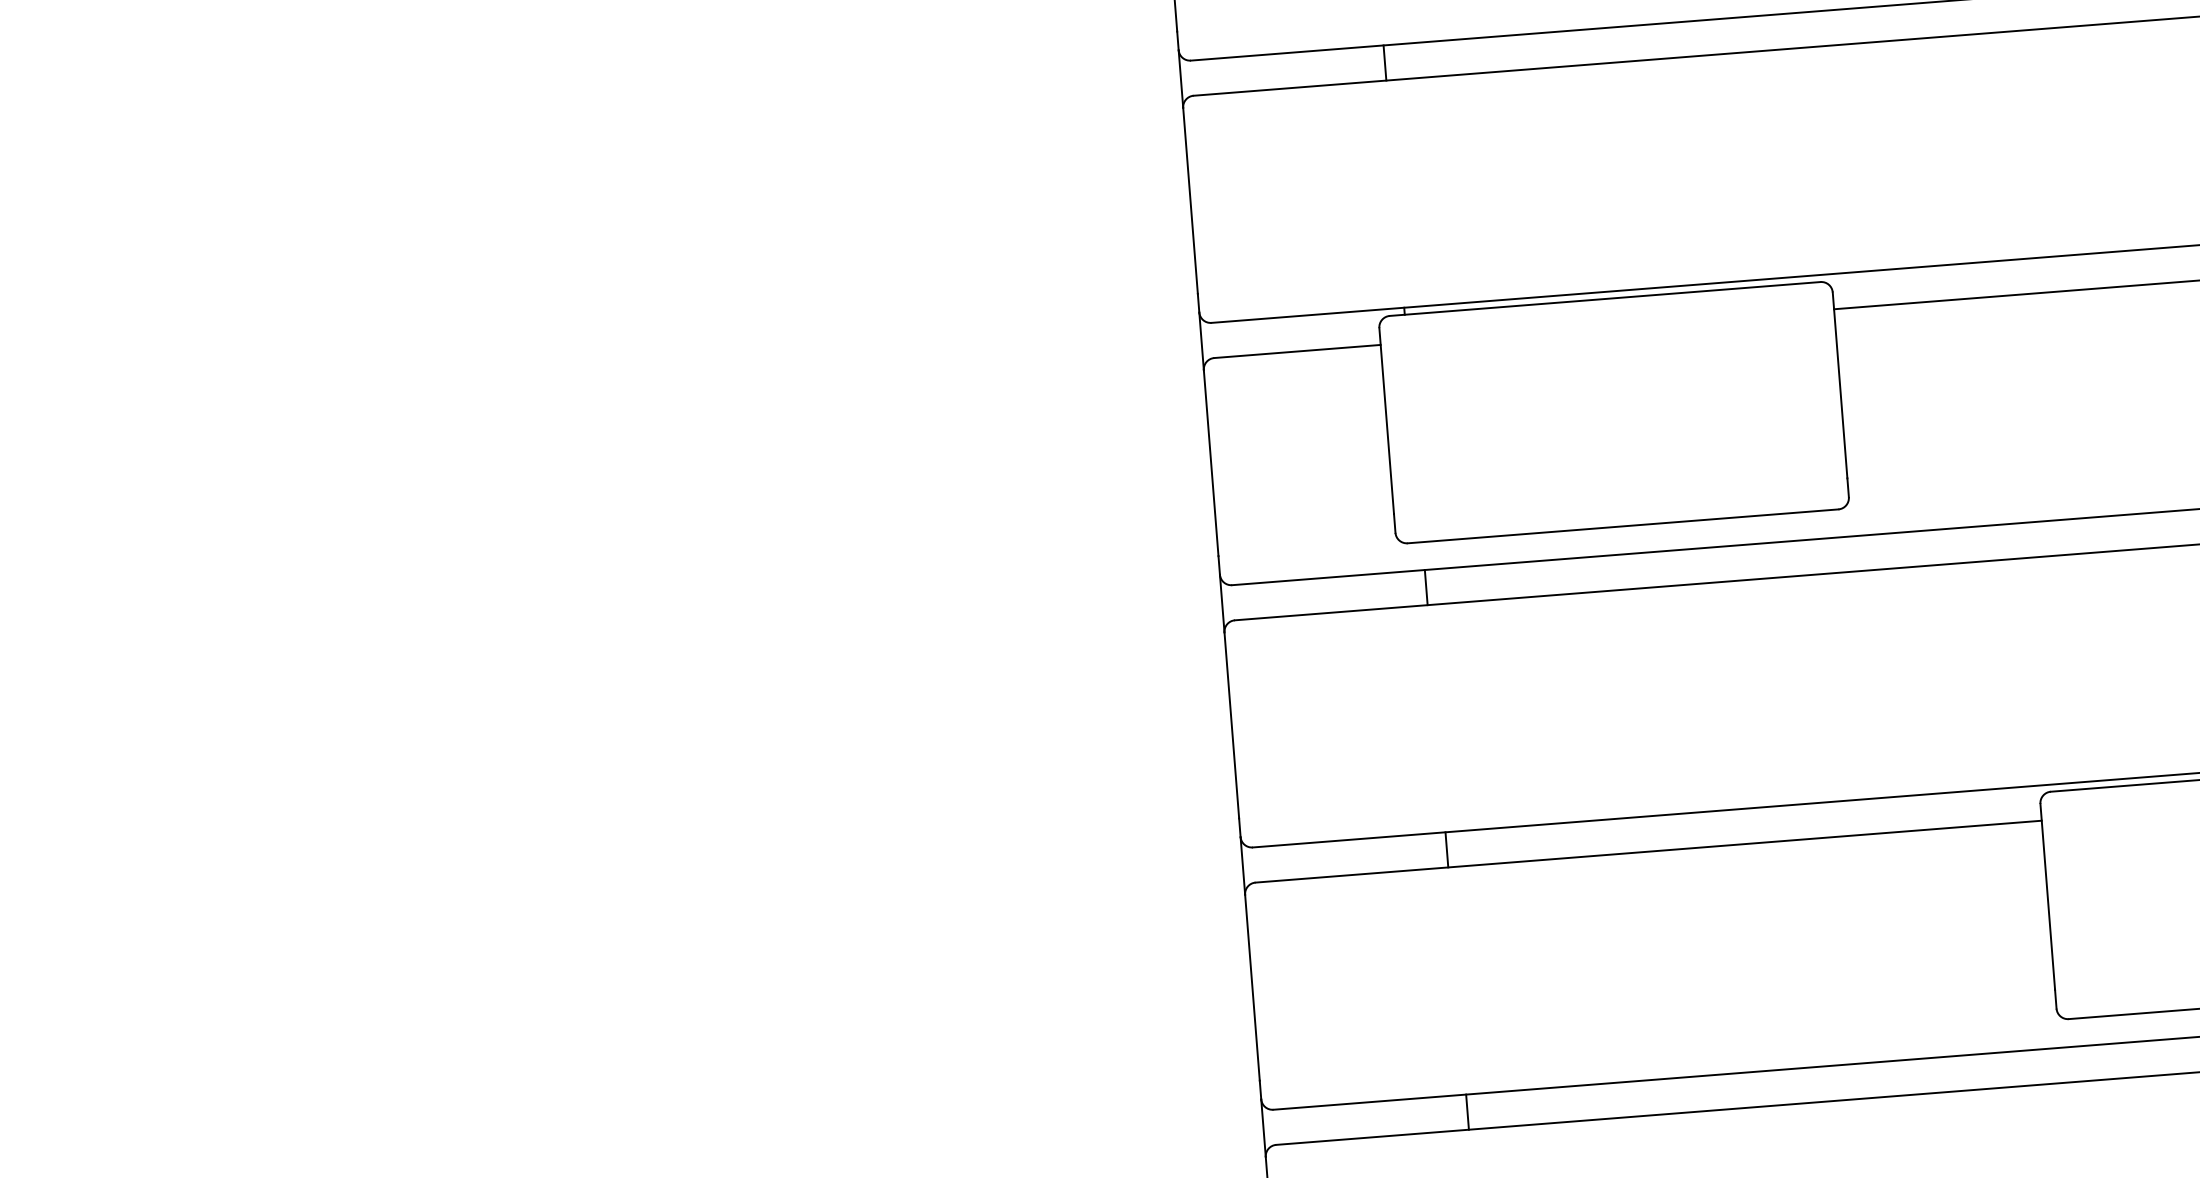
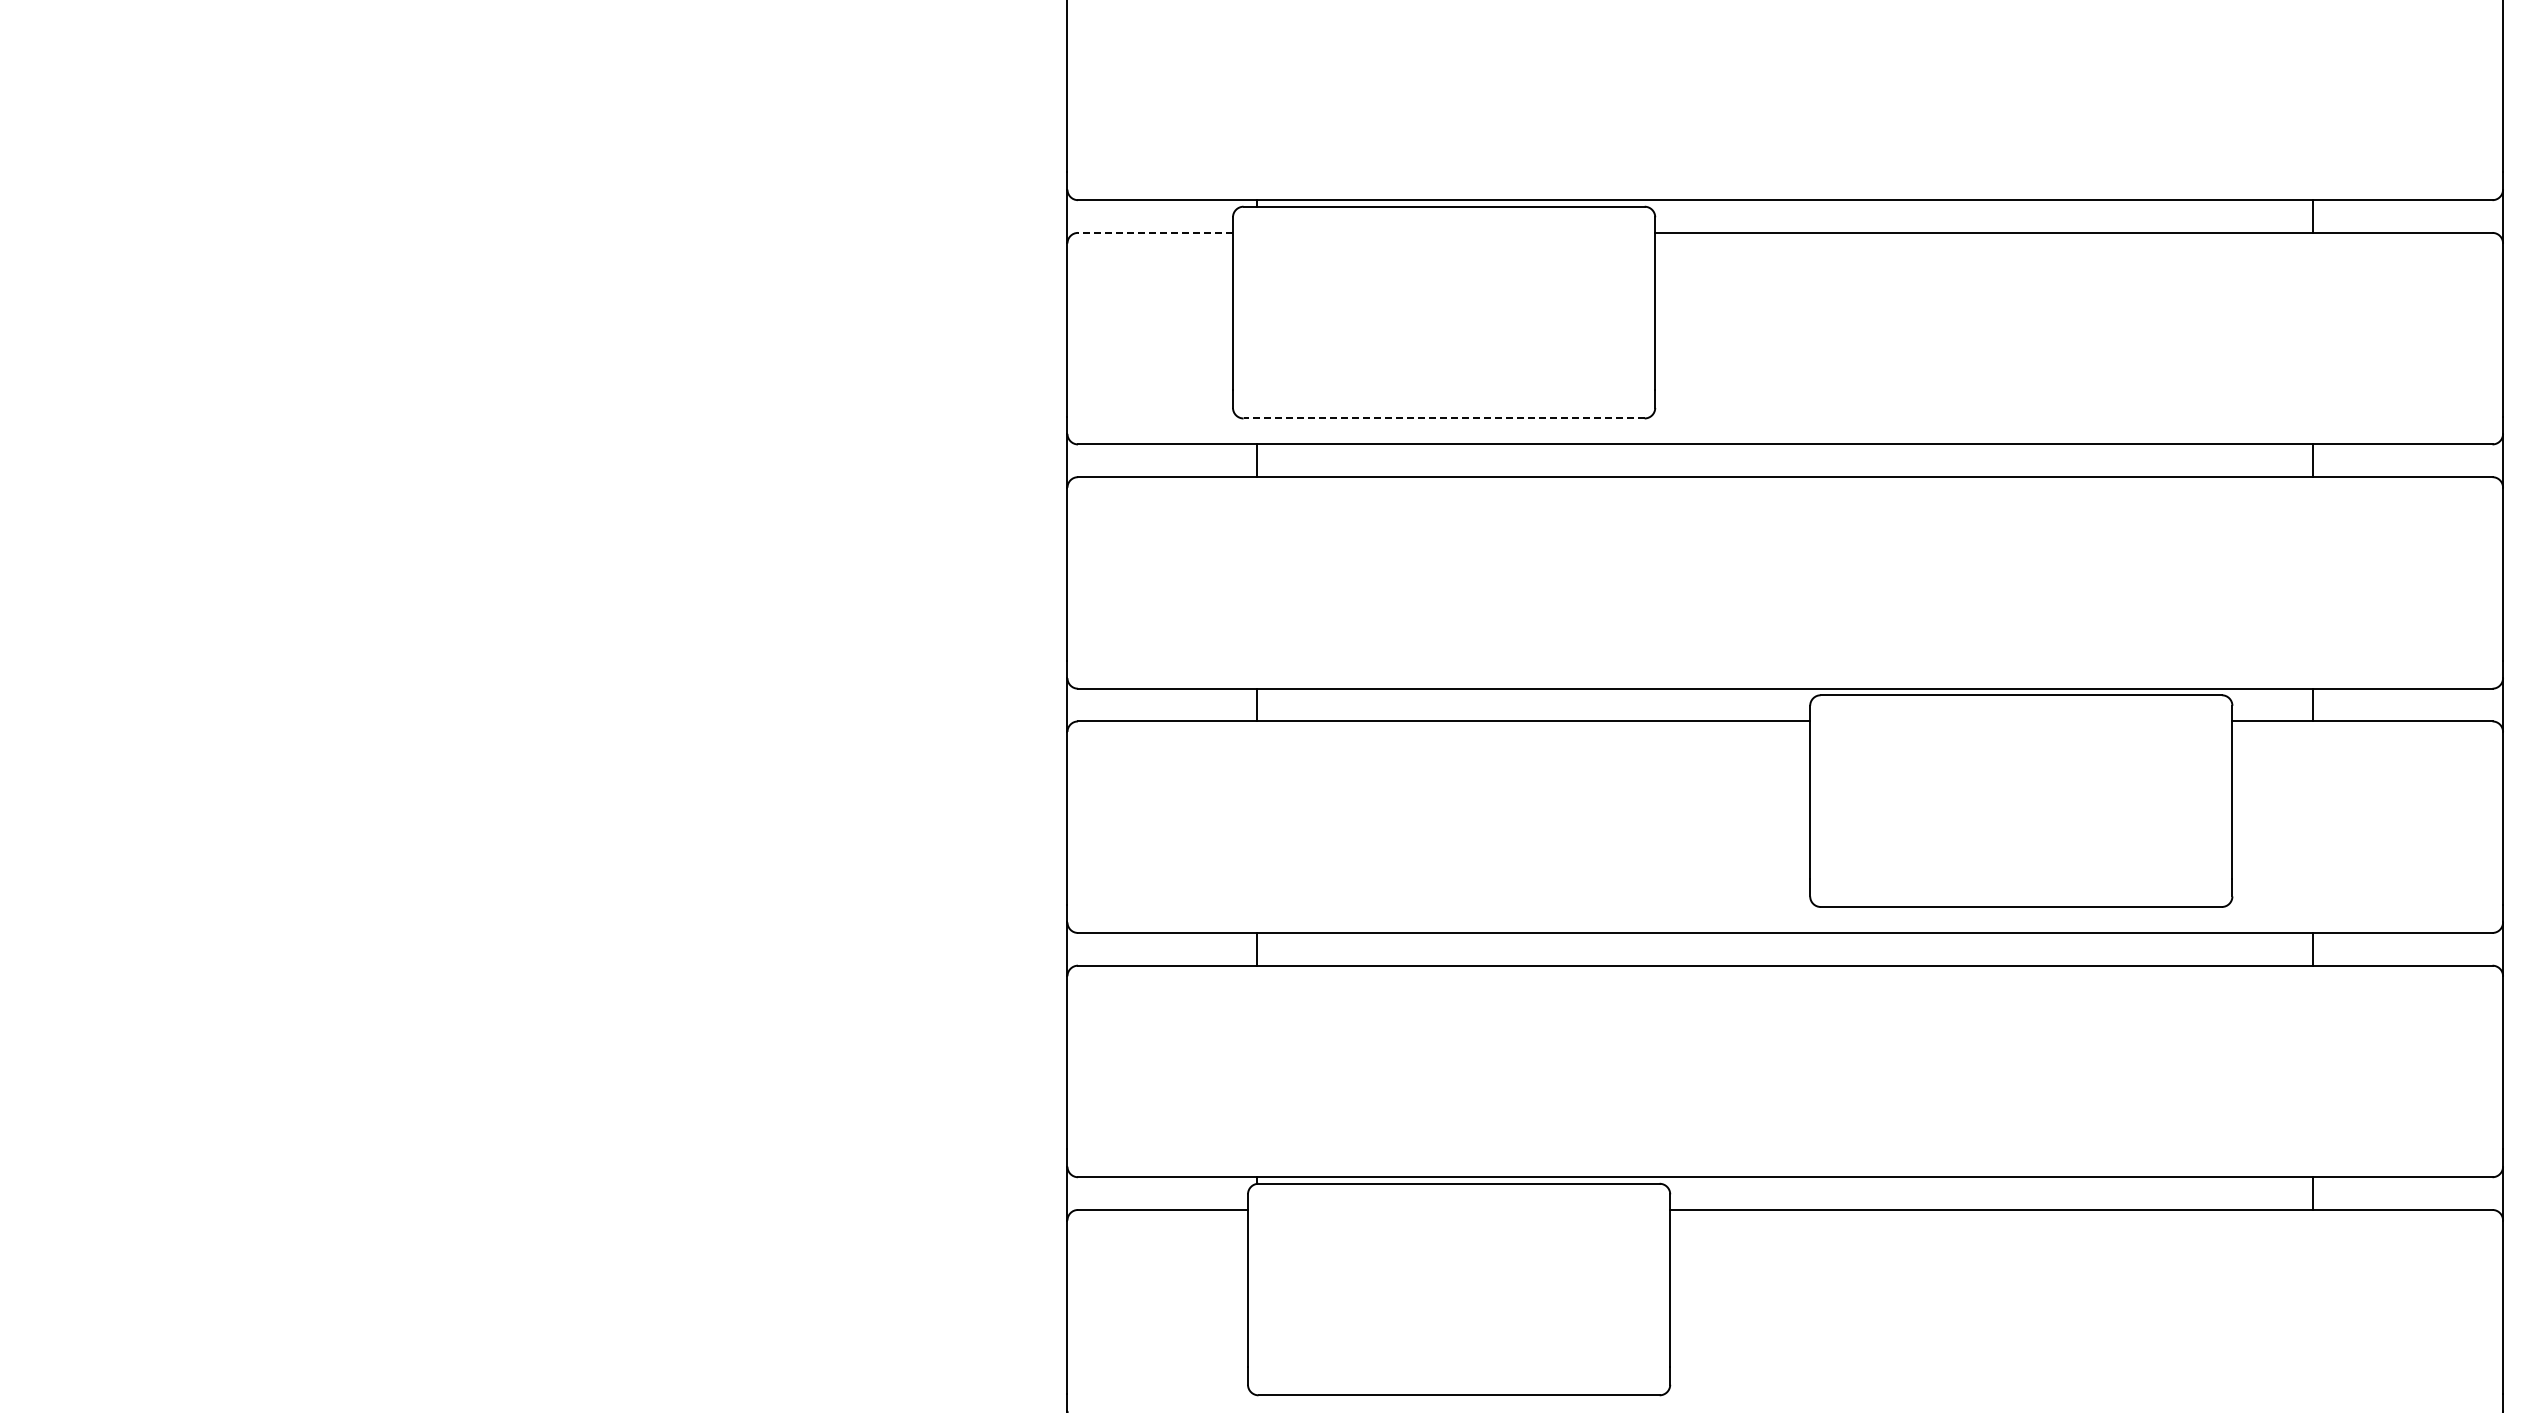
line: (1297, 351) -> (1155, 232), solid -> dashed
line: (1623, 526) -> (1444, 418), solid -> dashed

